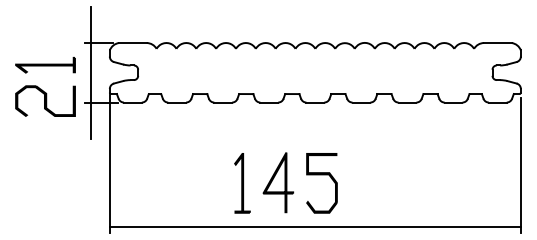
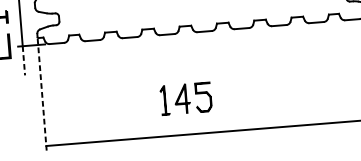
line: (90, 121) -> (23, 61), solid -> dashed
line: (109, 164) -> (41, 95), solid -> dashed
part: (285, 182) -> (185, 98), size x0.6

